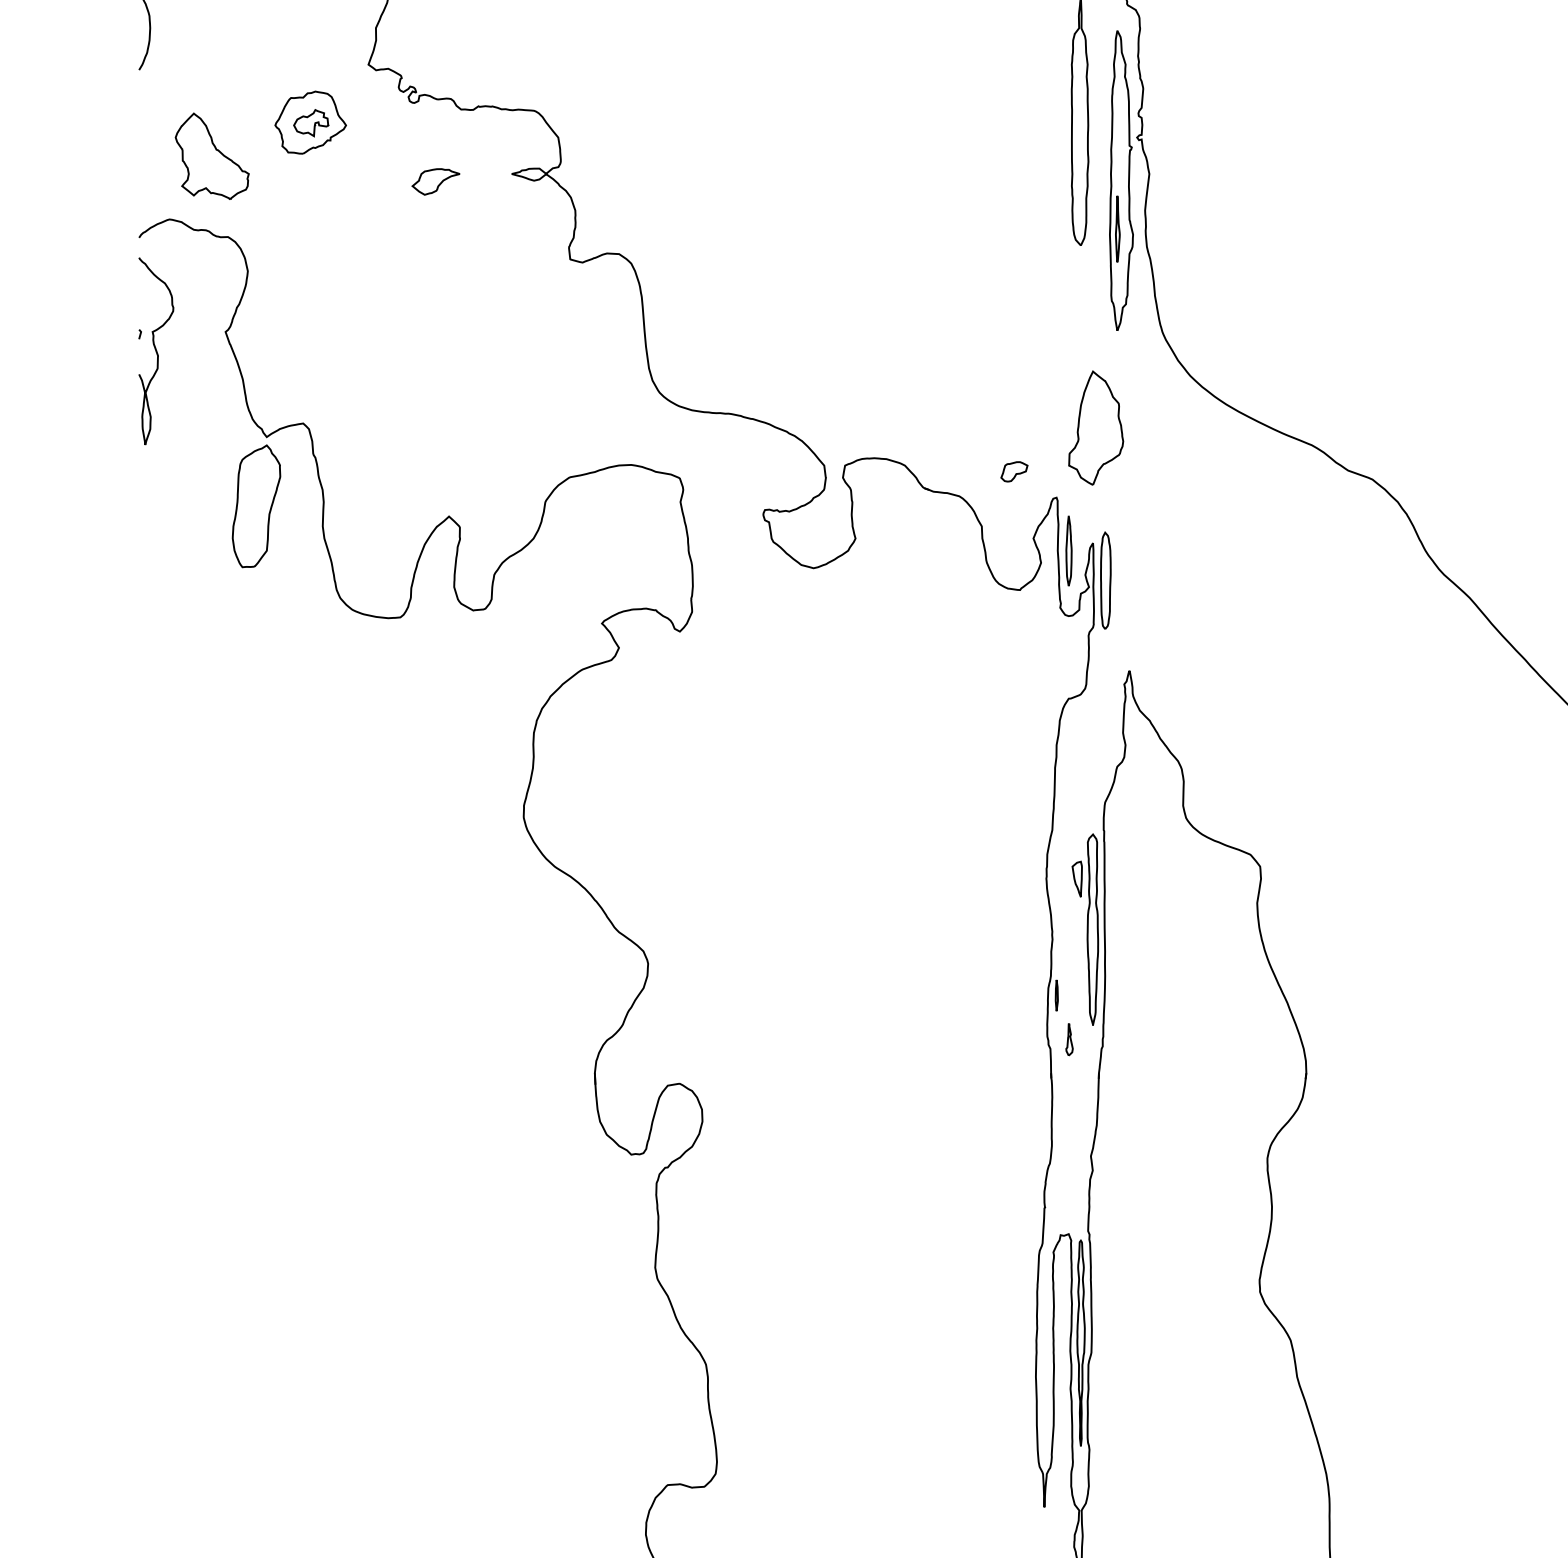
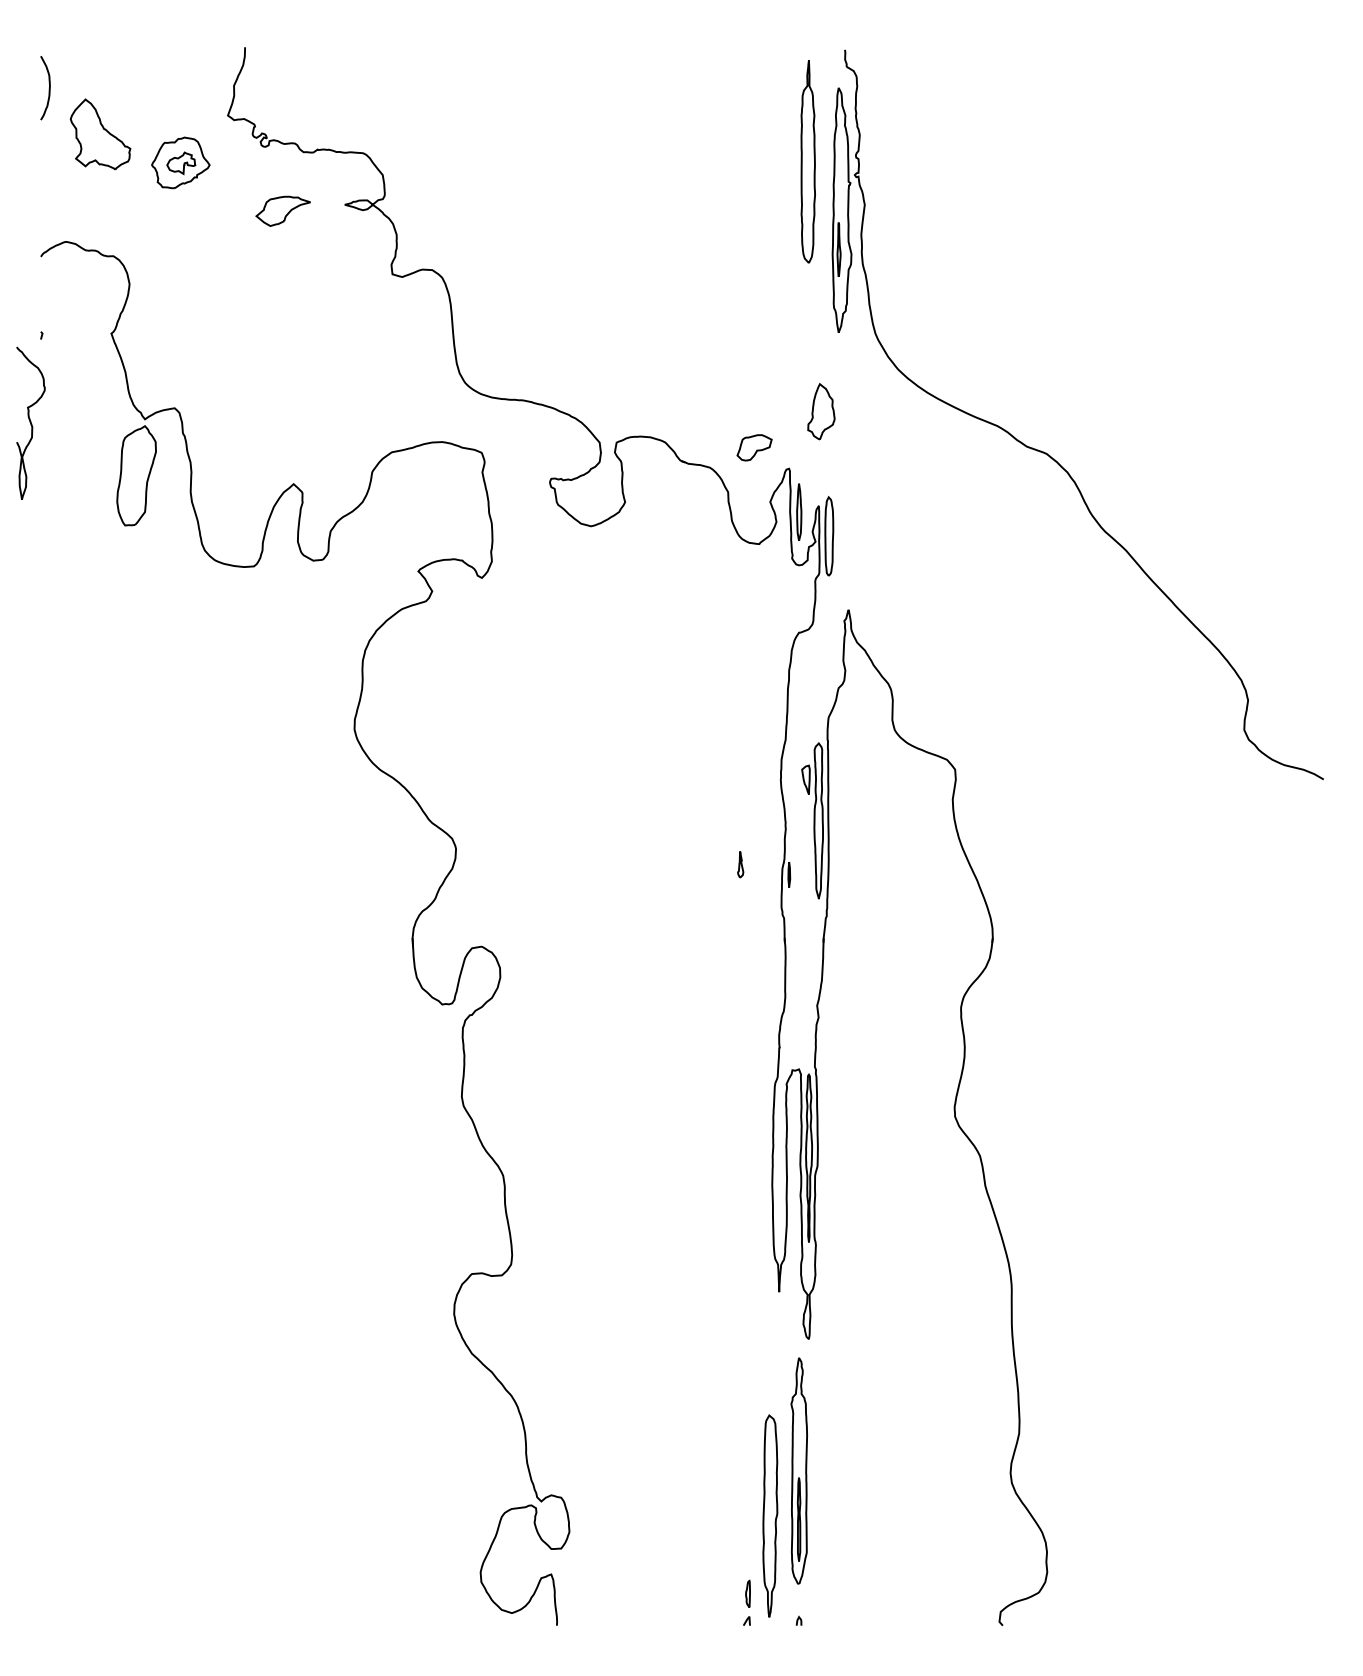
part: (212, 156) -> (100, 134), moved
part: (435, 181) -> (282, 210), size x1.4
curve: (155, 350) -> (30, 422), moved
part: (1096, 427) -> (821, 411), size x0.6
part: (1014, 471) -> (754, 447), size x1.6
part: (1069, 1039) -> (740, 864), moved

